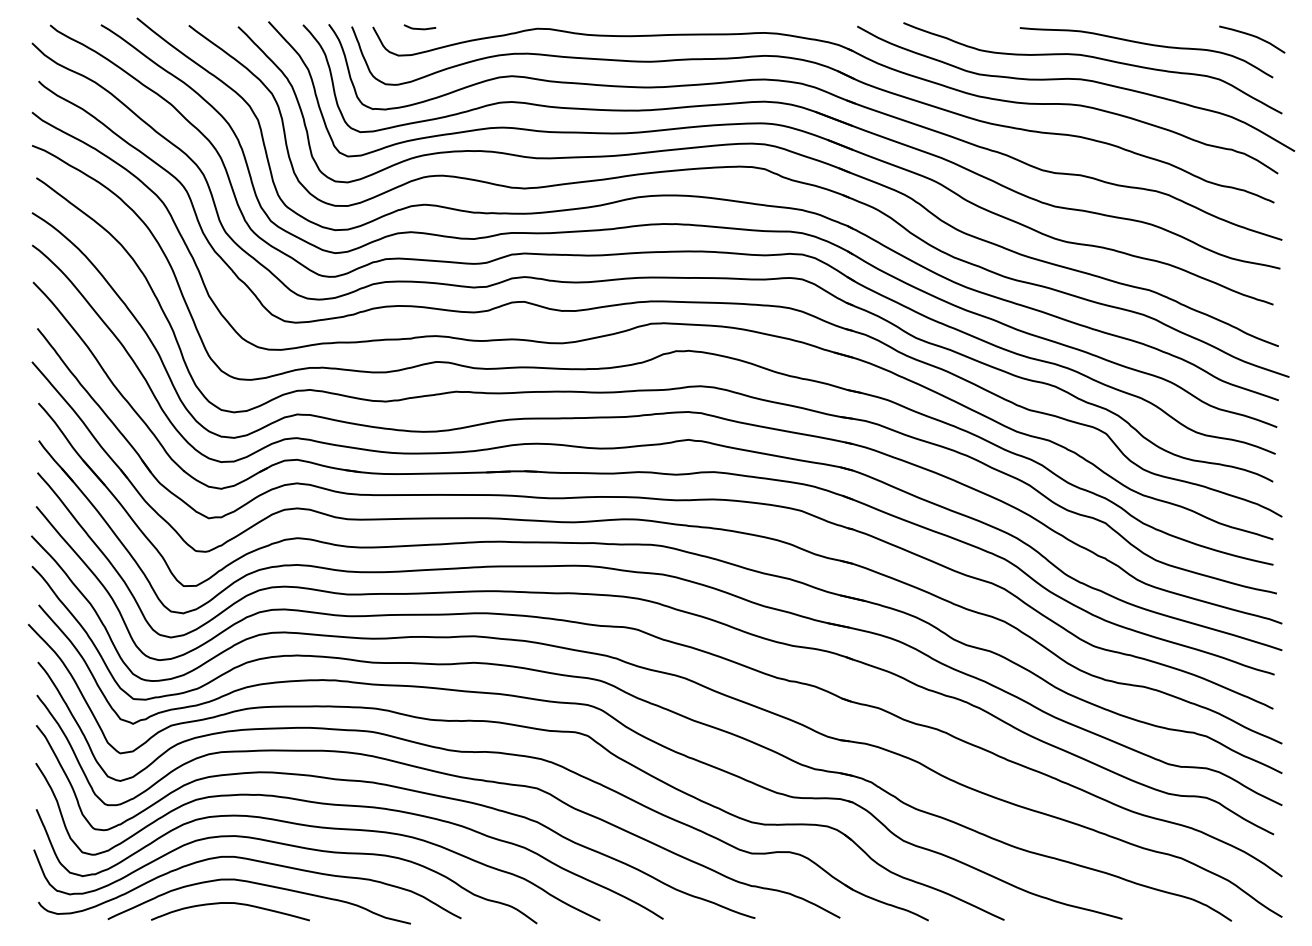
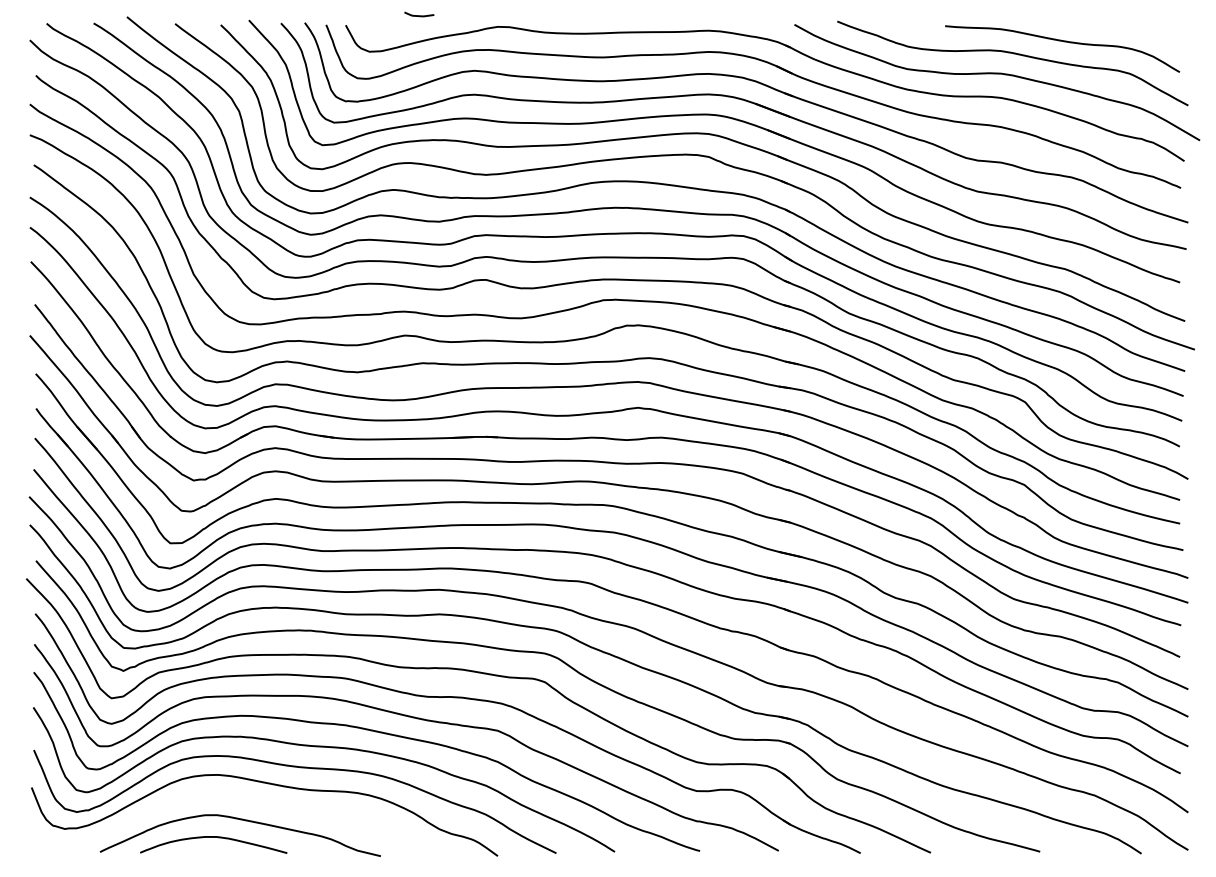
curve: (420, 28) -> (419, 15), moved
curve: (1252, 37) -> (1160, 34), removed
curve: (252, 861) -> (234, 798), removed

